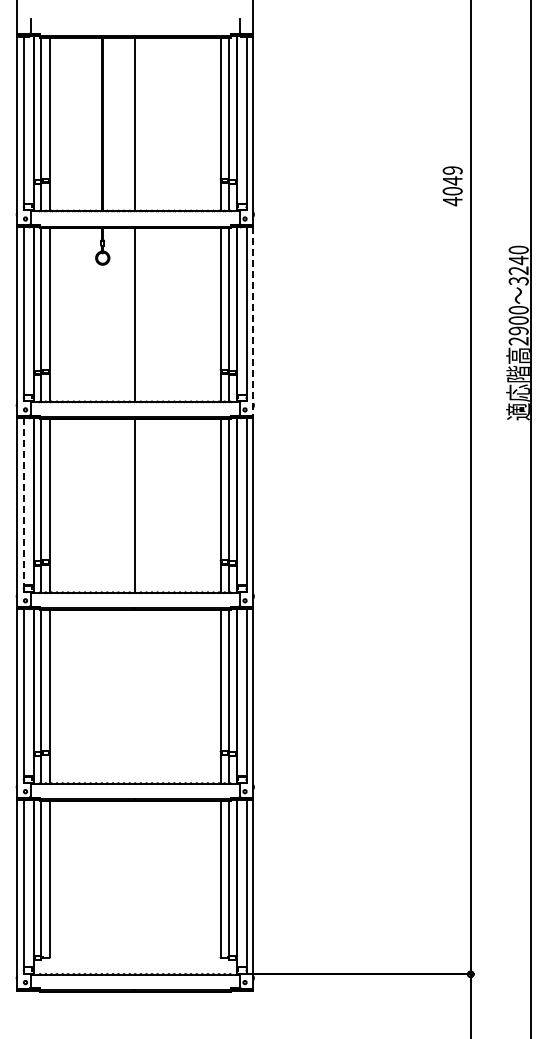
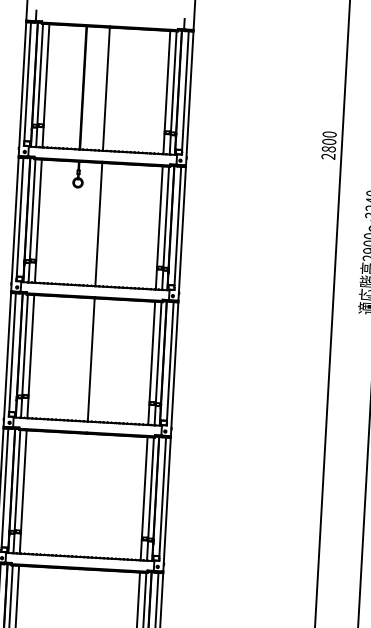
text: (452, 186) -> (328, 145), 4049 -> 2800
line: (253, 322) -> (182, 234), dashed -> solid
line: (24, 502) -> (12, 353), dashed -> solid

